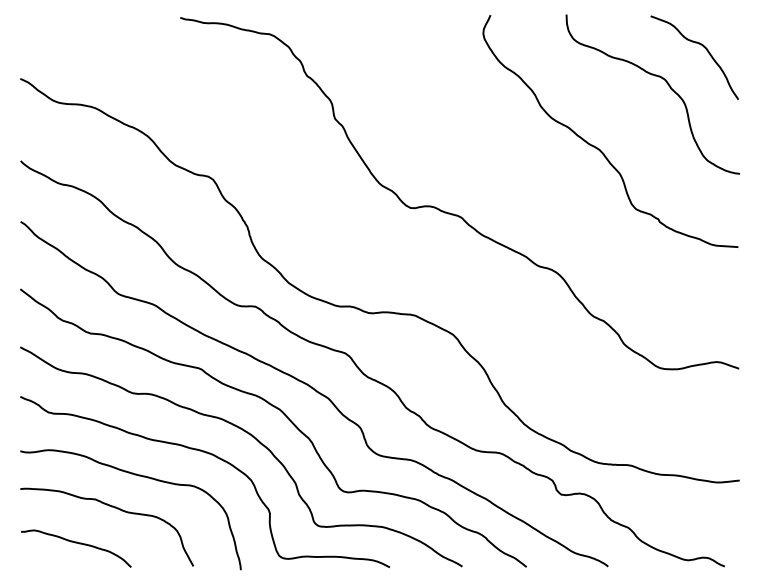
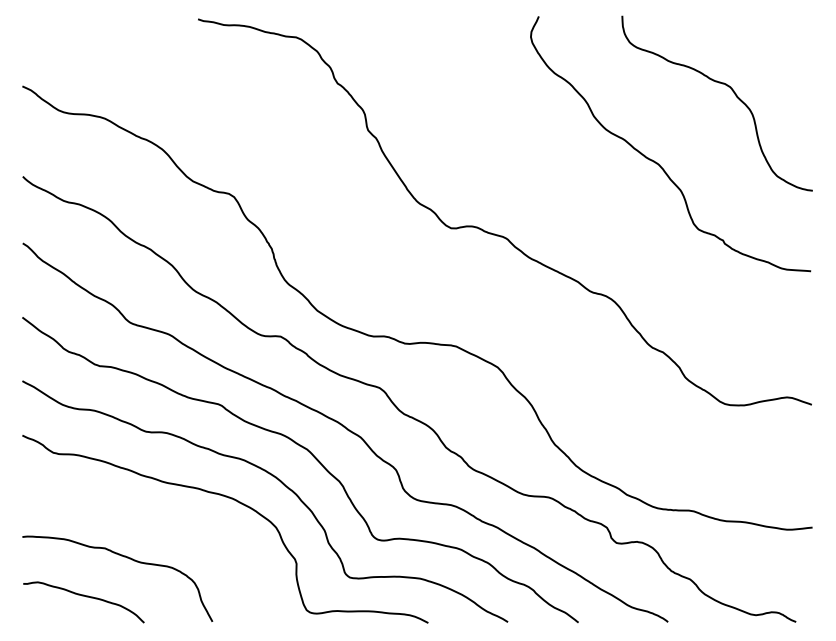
curve: (700, 45) -> (769, 49), removed
curve: (140, 476) -> (154, 523), removed

